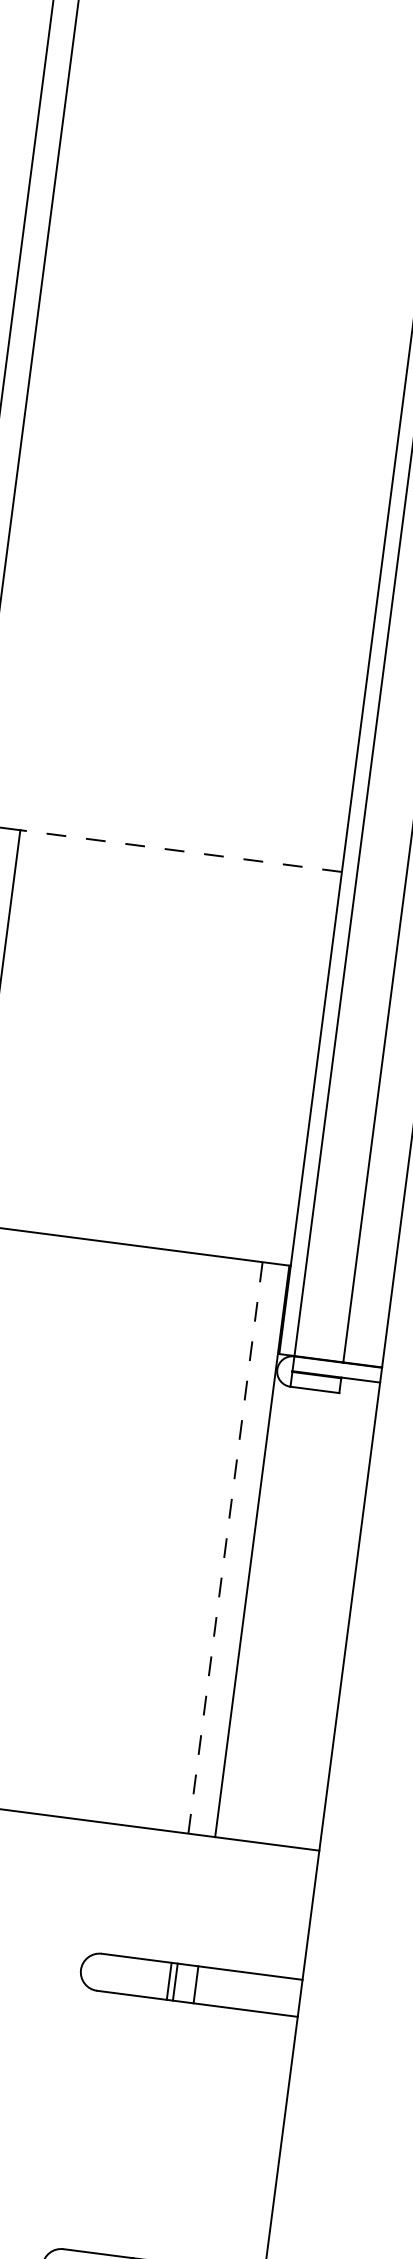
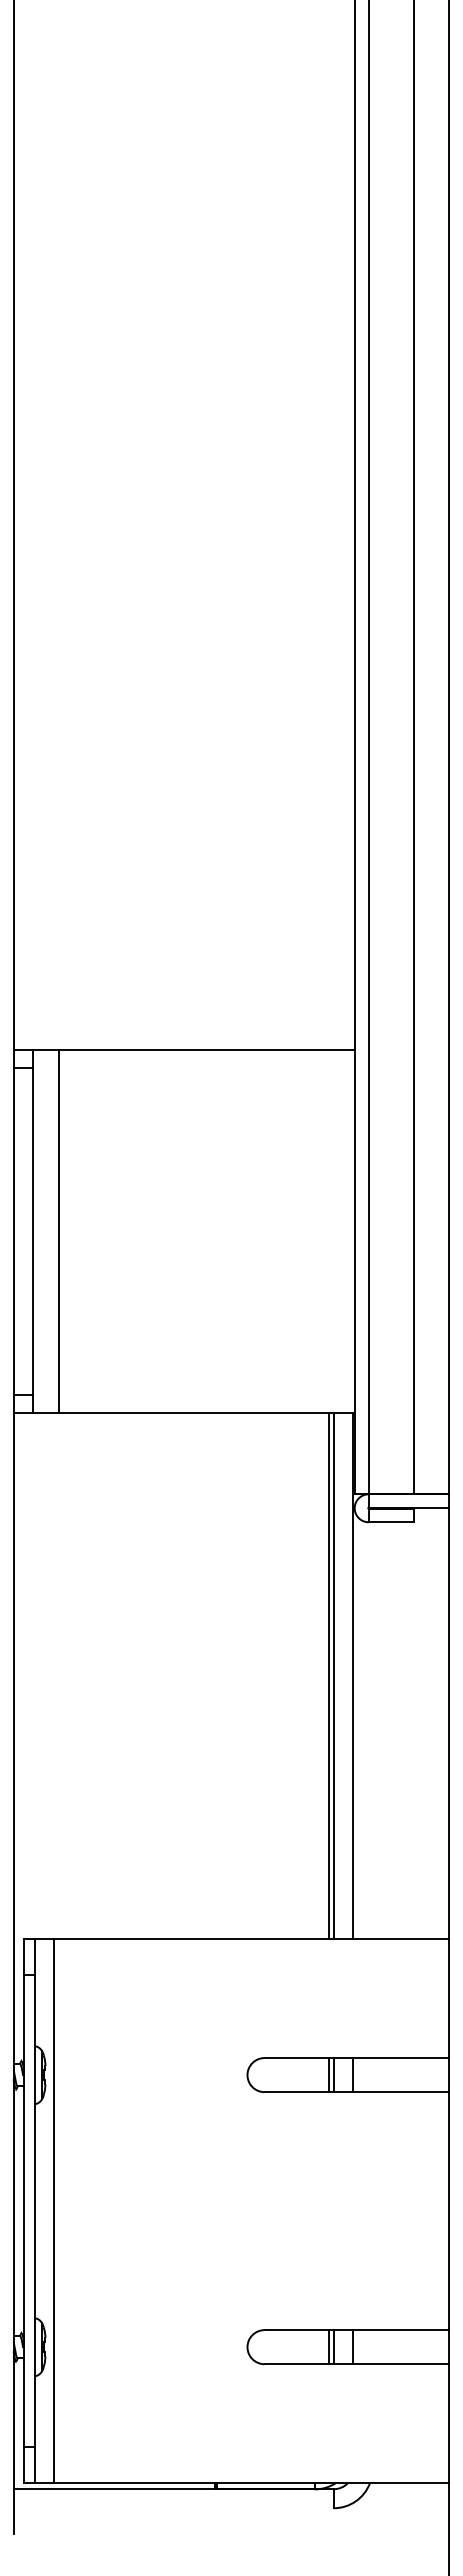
line: (181, 850) -> (206, 1049), dashed -> solid
line: (225, 1547) -> (328, 1675), dashed -> solid
line: (231, 1548) -> (334, 1675), added

